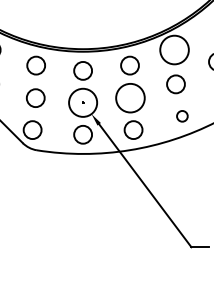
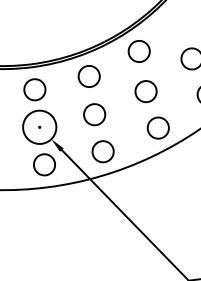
circle: (174, 49) -> (139, 50), size x0.62
circle: (130, 98) -> (94, 115), size x0.62
circle: (182, 116) -> (158, 128), size x1.67

